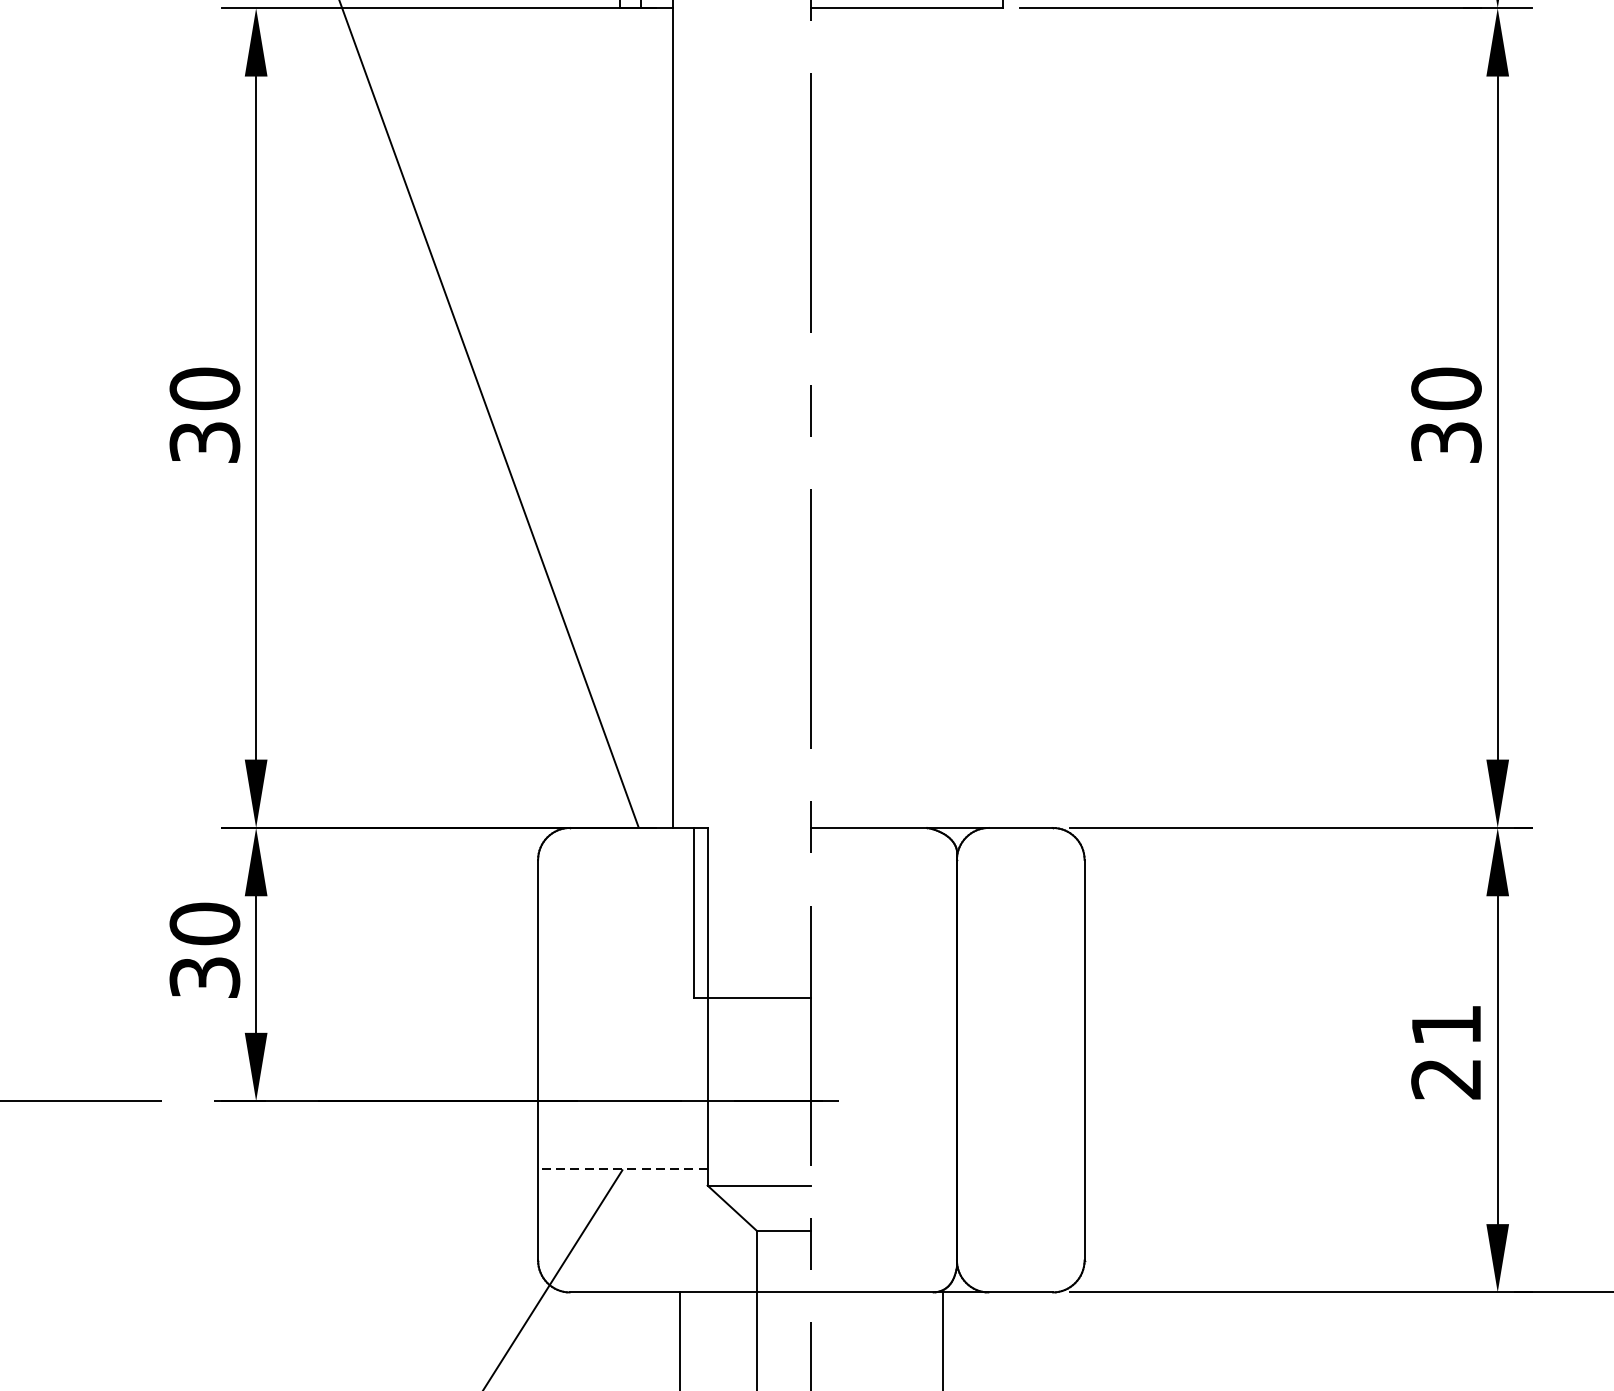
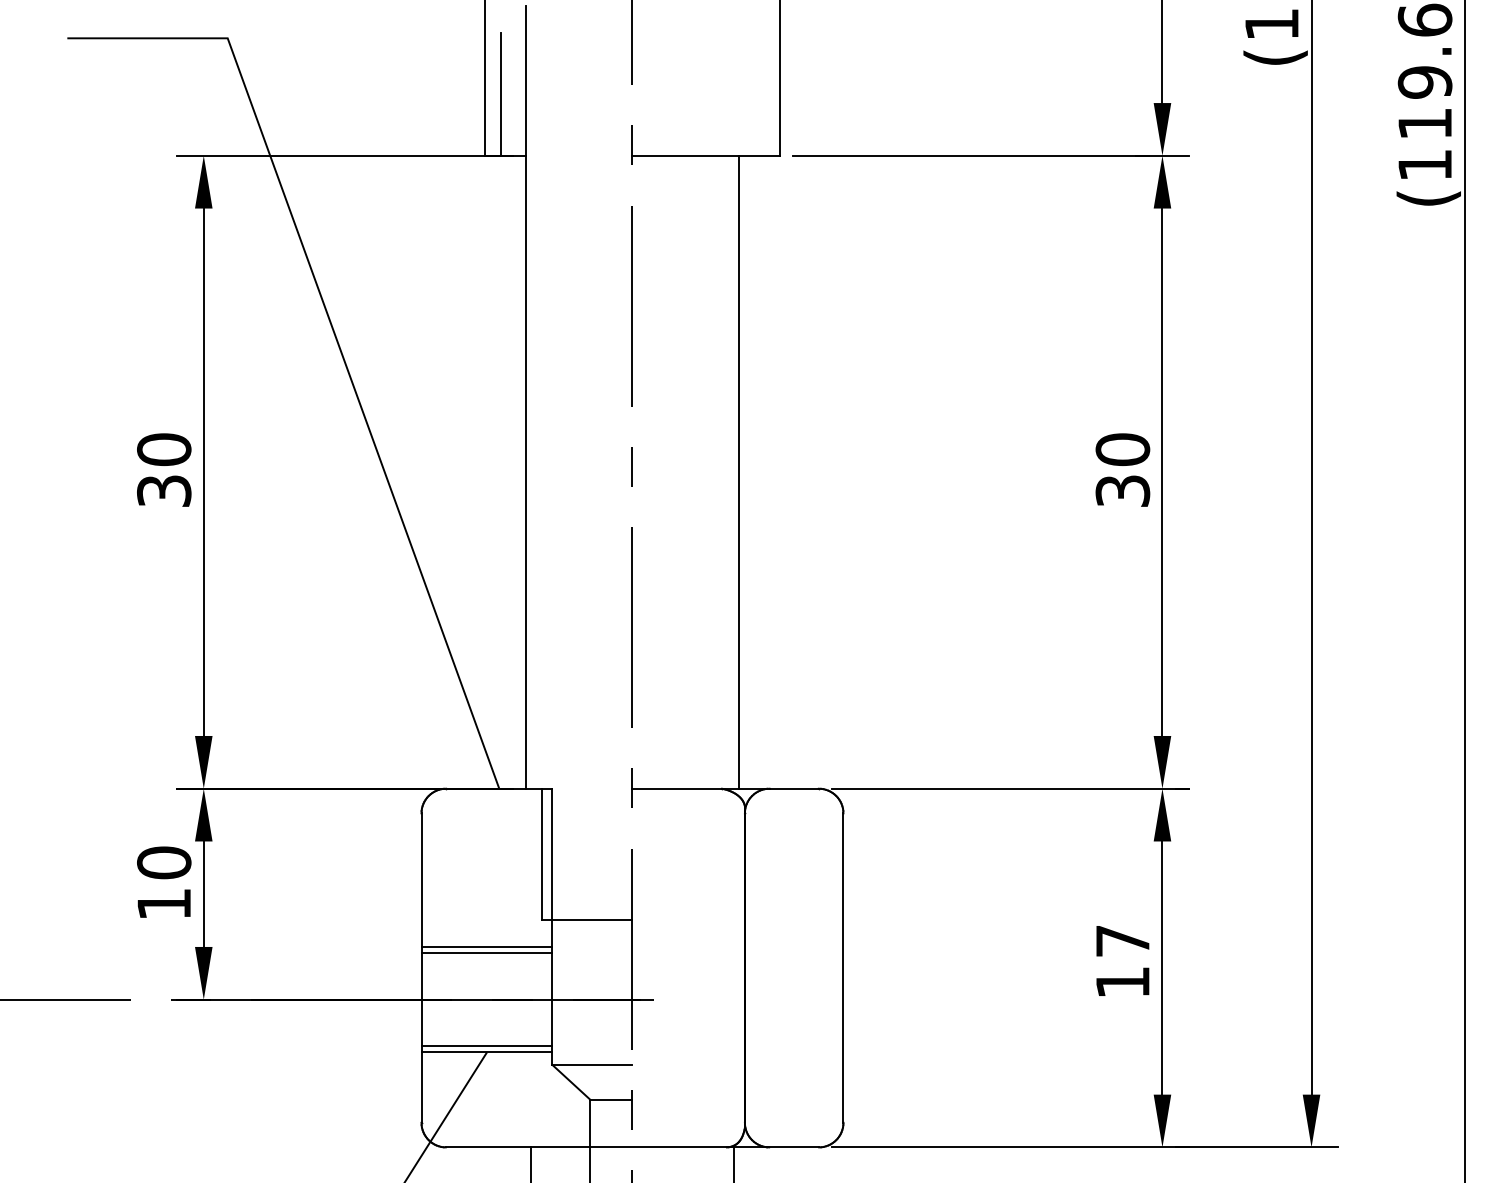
line: (949, 417) -> (739, 471), added
text: (205, 976) -> (164, 903), 30 -> 10
line: (622, 1032) -> (486, 946), added
line: (622, 1041) -> (486, 953), added
text: (1445, 1052) -> (1122, 962), 21 -> 17
line: (622, 1161) -> (486, 1046), added
line: (622, 1169) -> (486, 1052), dashed -> solid

